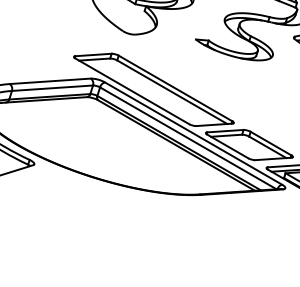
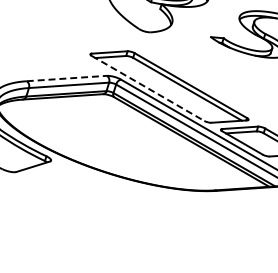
line: (50, 81) -> (67, 78), solid -> dashed
line: (132, 91) -> (148, 88), solid -> dashed

